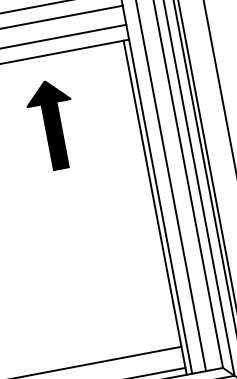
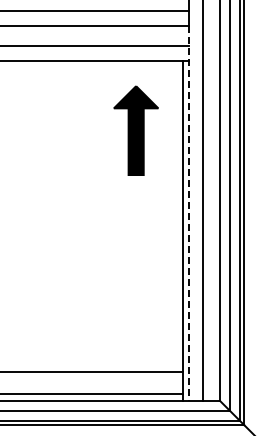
part: (52, 125) -> (135, 130), moved
line: (157, 190) -> (188, 214), solid -> dashed

